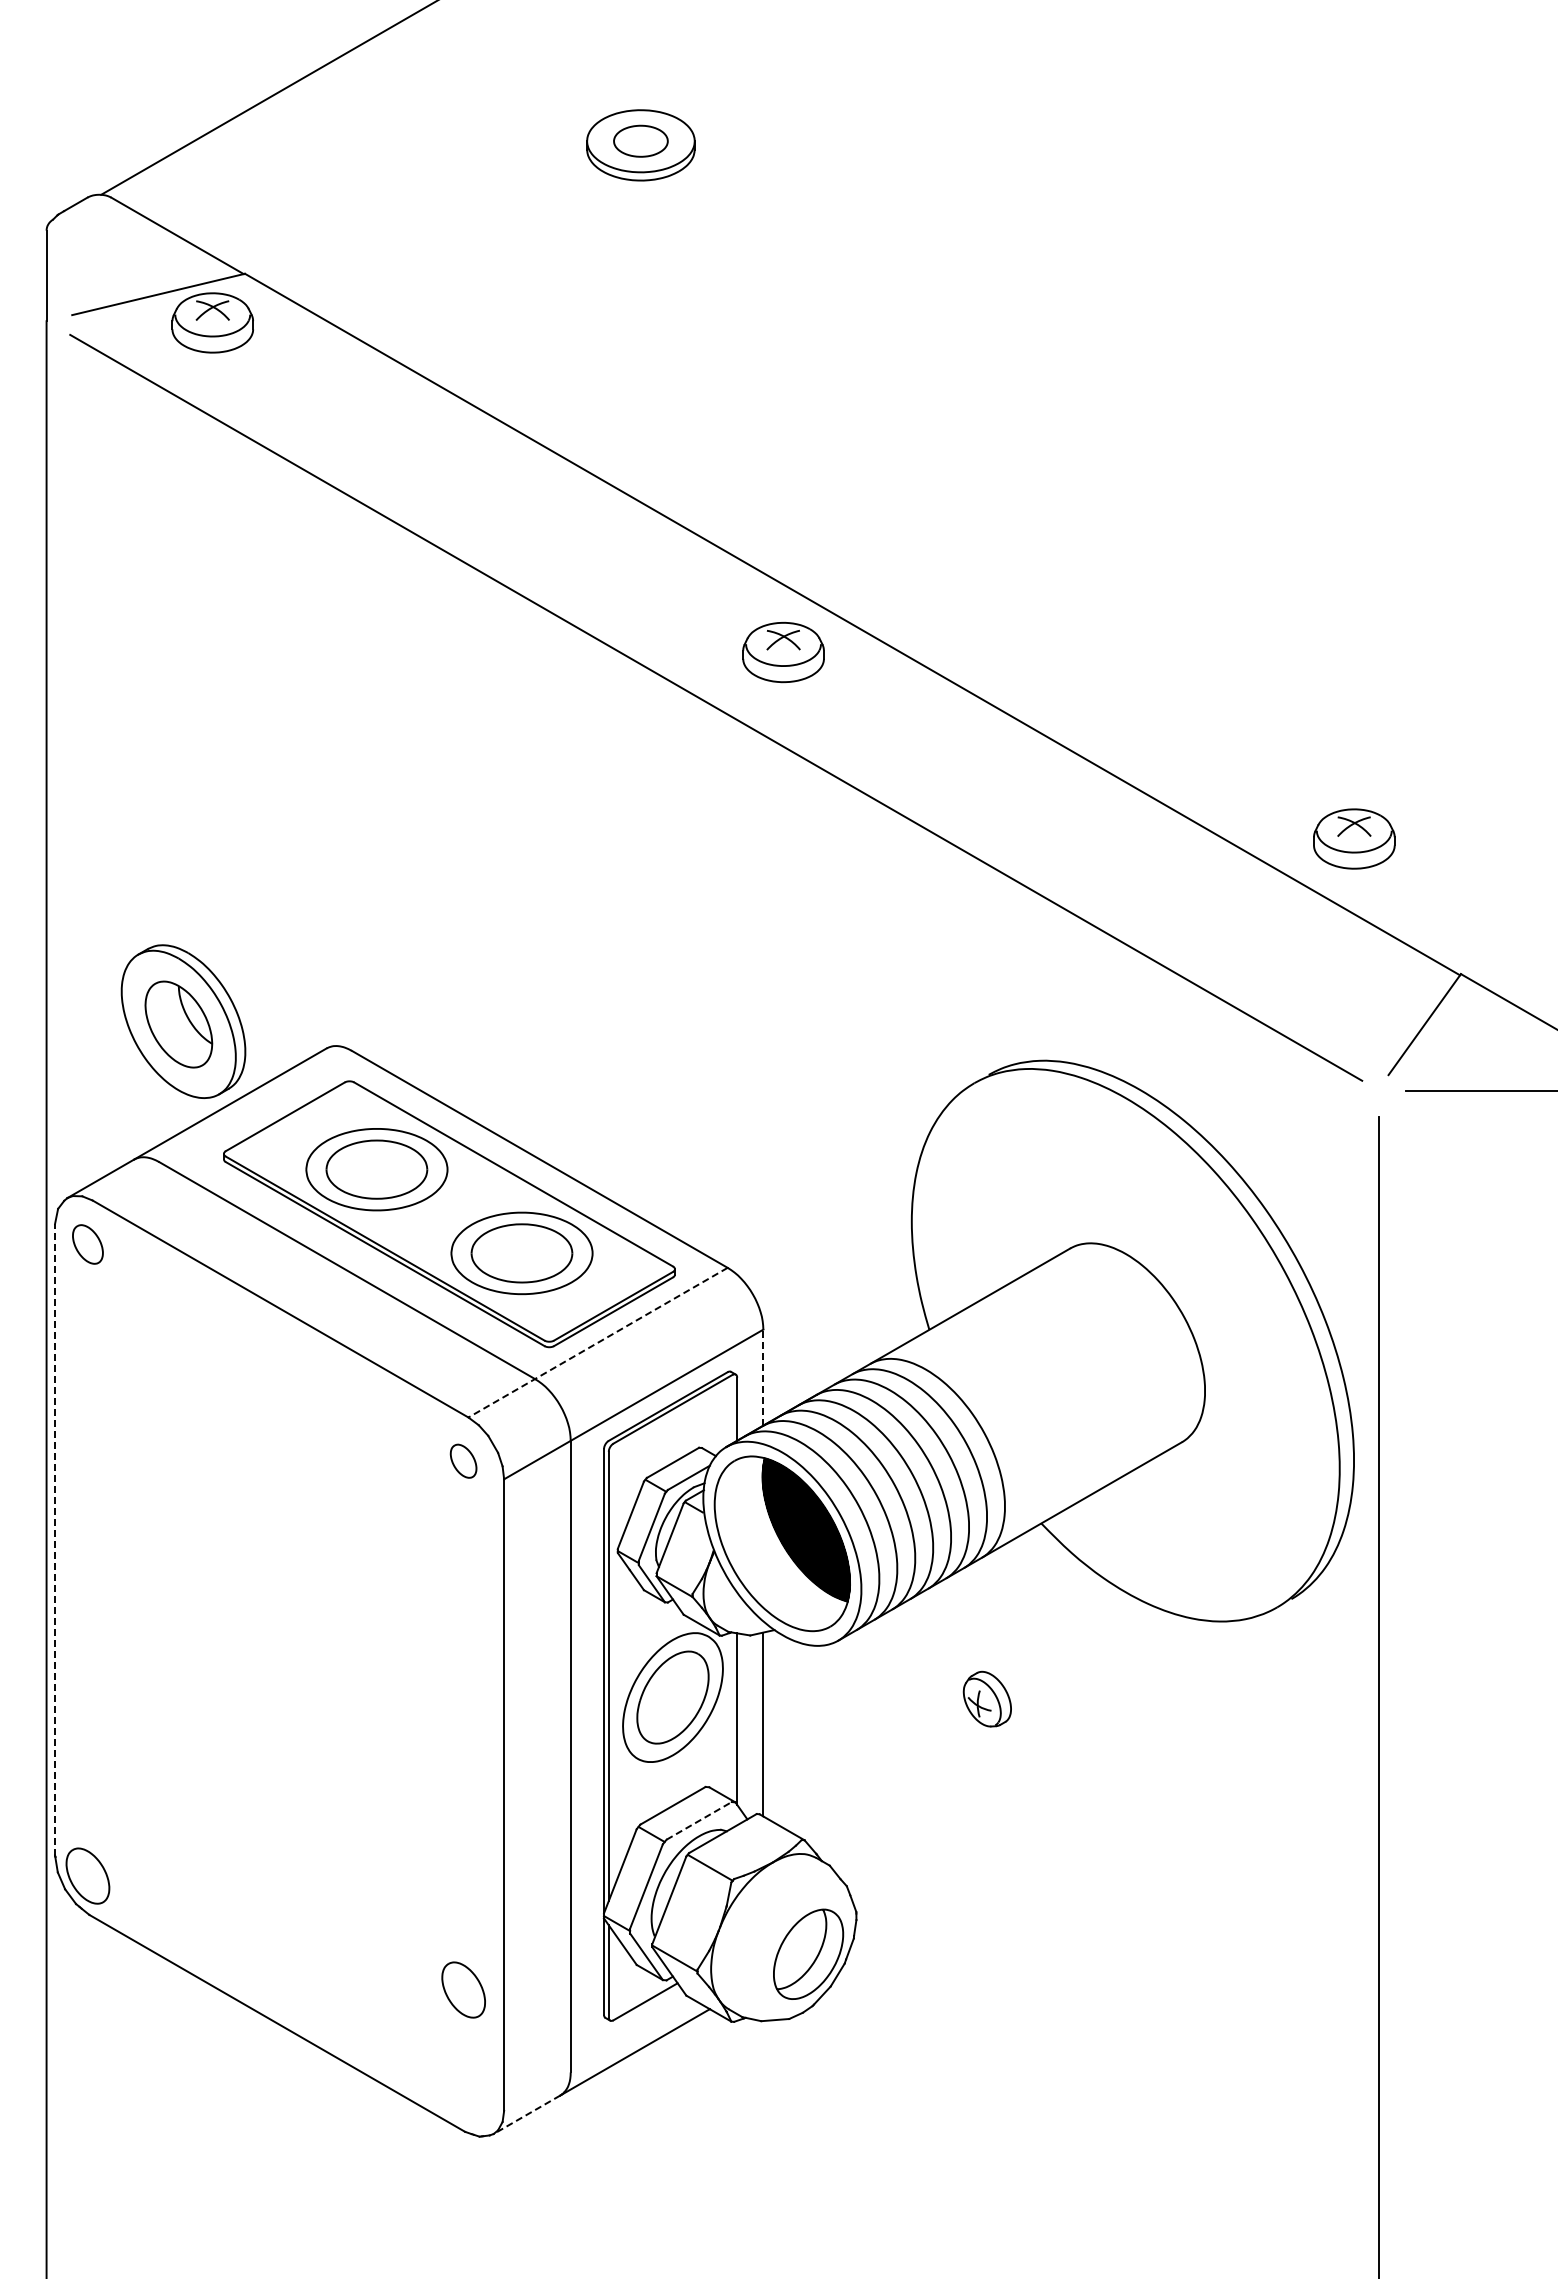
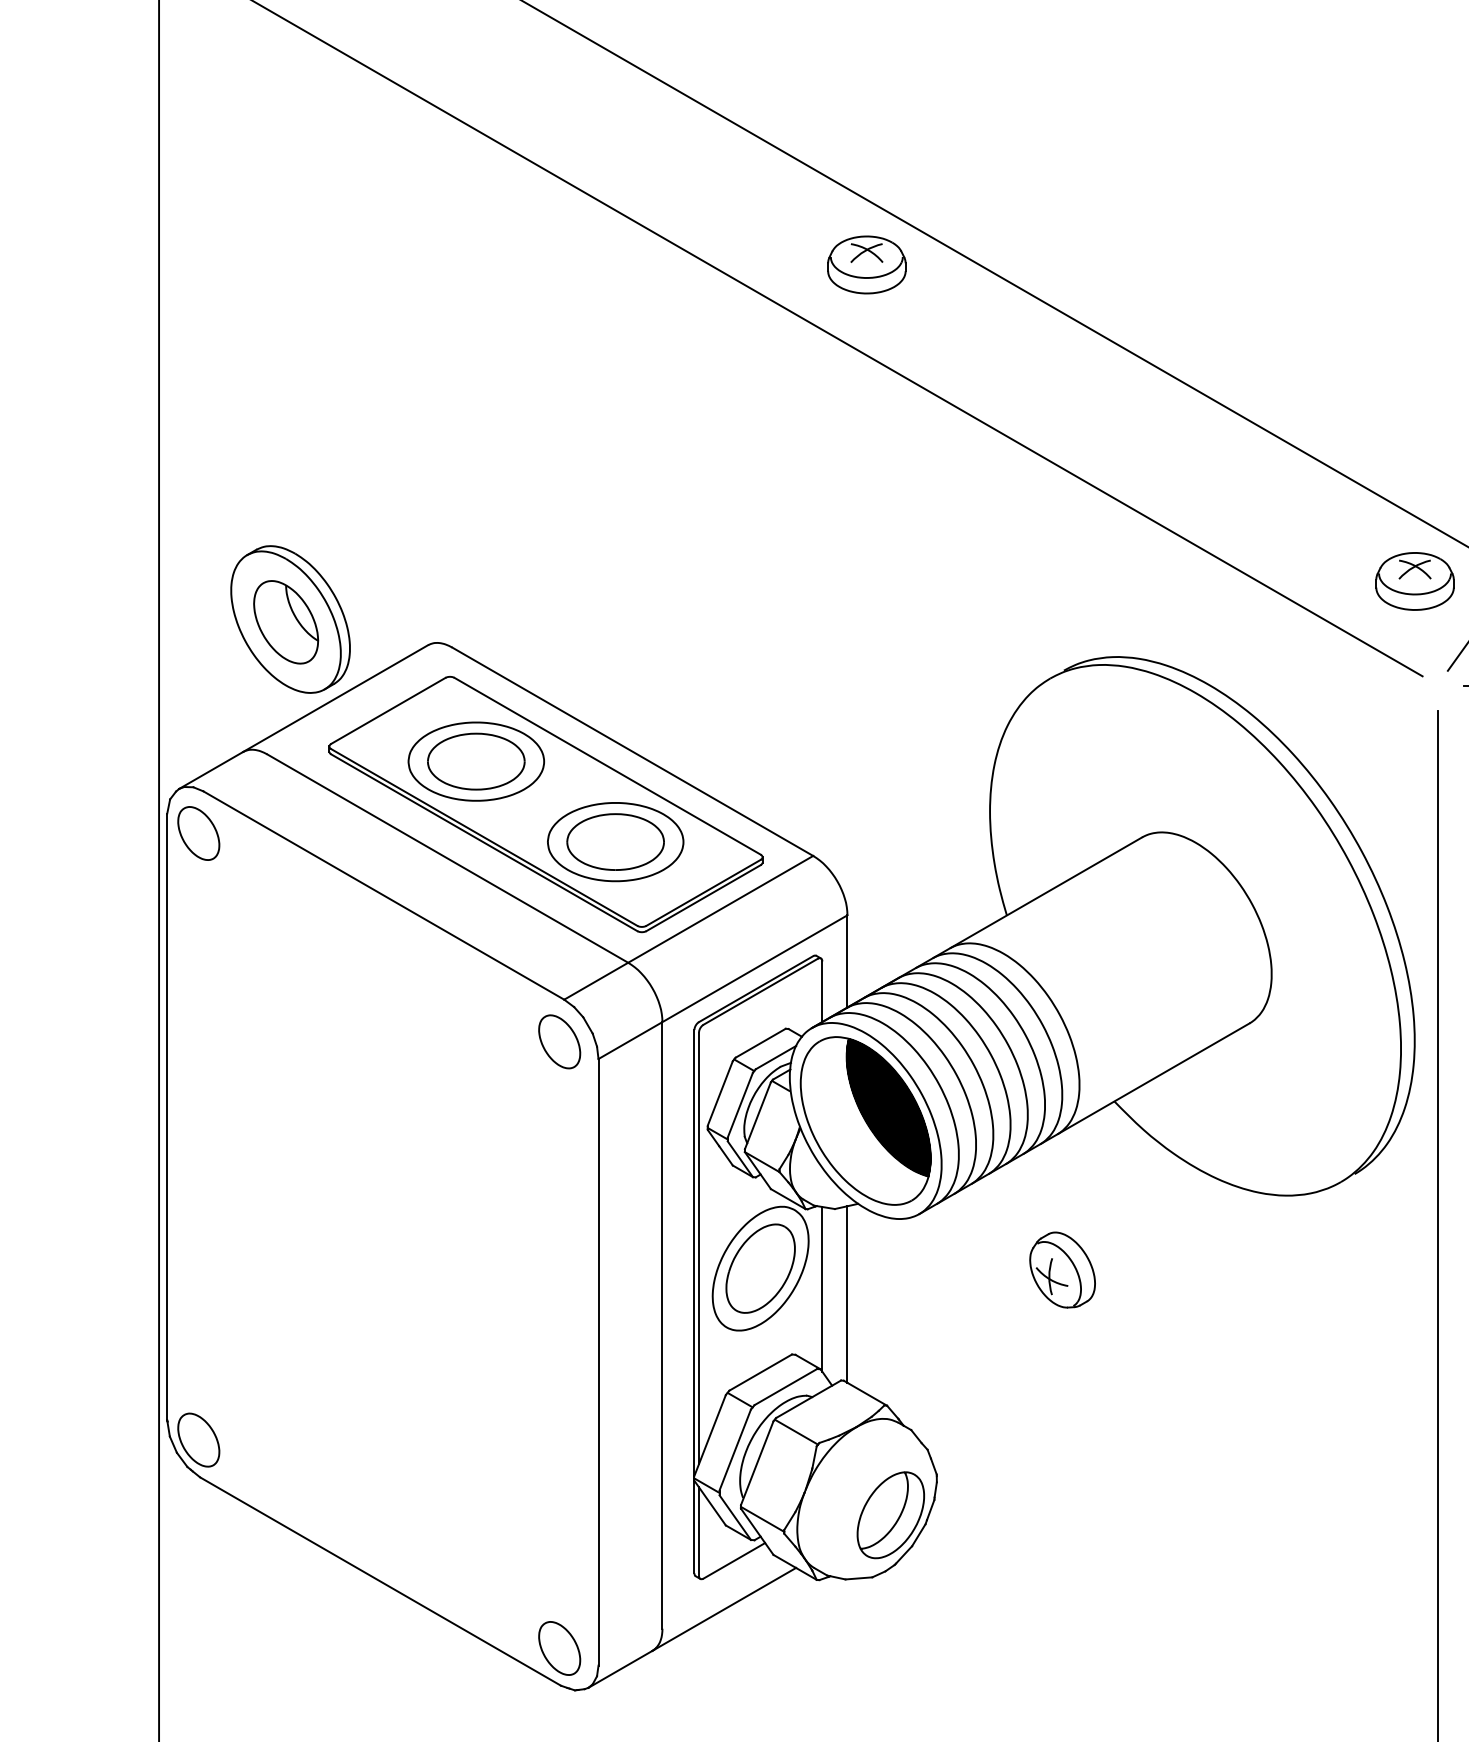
part: (1354, 838) -> (1415, 580), moved
part: (87, 1244) -> (198, 833), size x1.43
line: (598, 1342) -> (689, 927), dashed -> solid
line: (763, 1377) -> (847, 961), dashed -> solid
part: (463, 1460) -> (559, 1040), size x1.67
line: (55, 1539) -> (167, 1116), dashed -> solid
part: (987, 1699) -> (1062, 1270), size x1.43
line: (699, 1820) -> (786, 1386), dashed -> solid
part: (463, 1989) -> (559, 1647), moved
line: (526, 2115) -> (619, 1670), dashed -> solid

